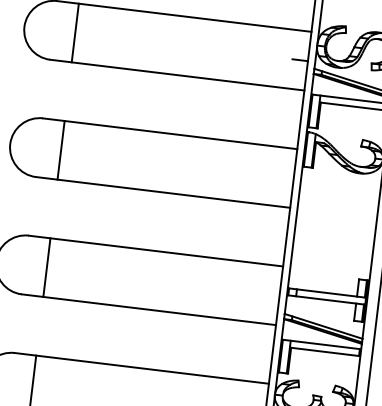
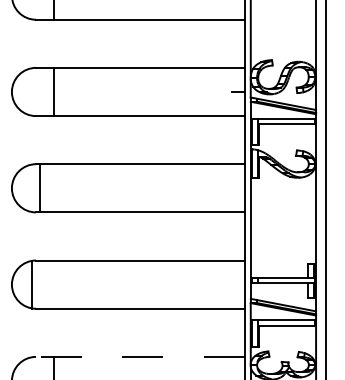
line: (60, 150) -> (39, 188), moved
line: (46, 267) -> (31, 284), moved
line: (140, 367) -> (139, 356), solid -> dashed

